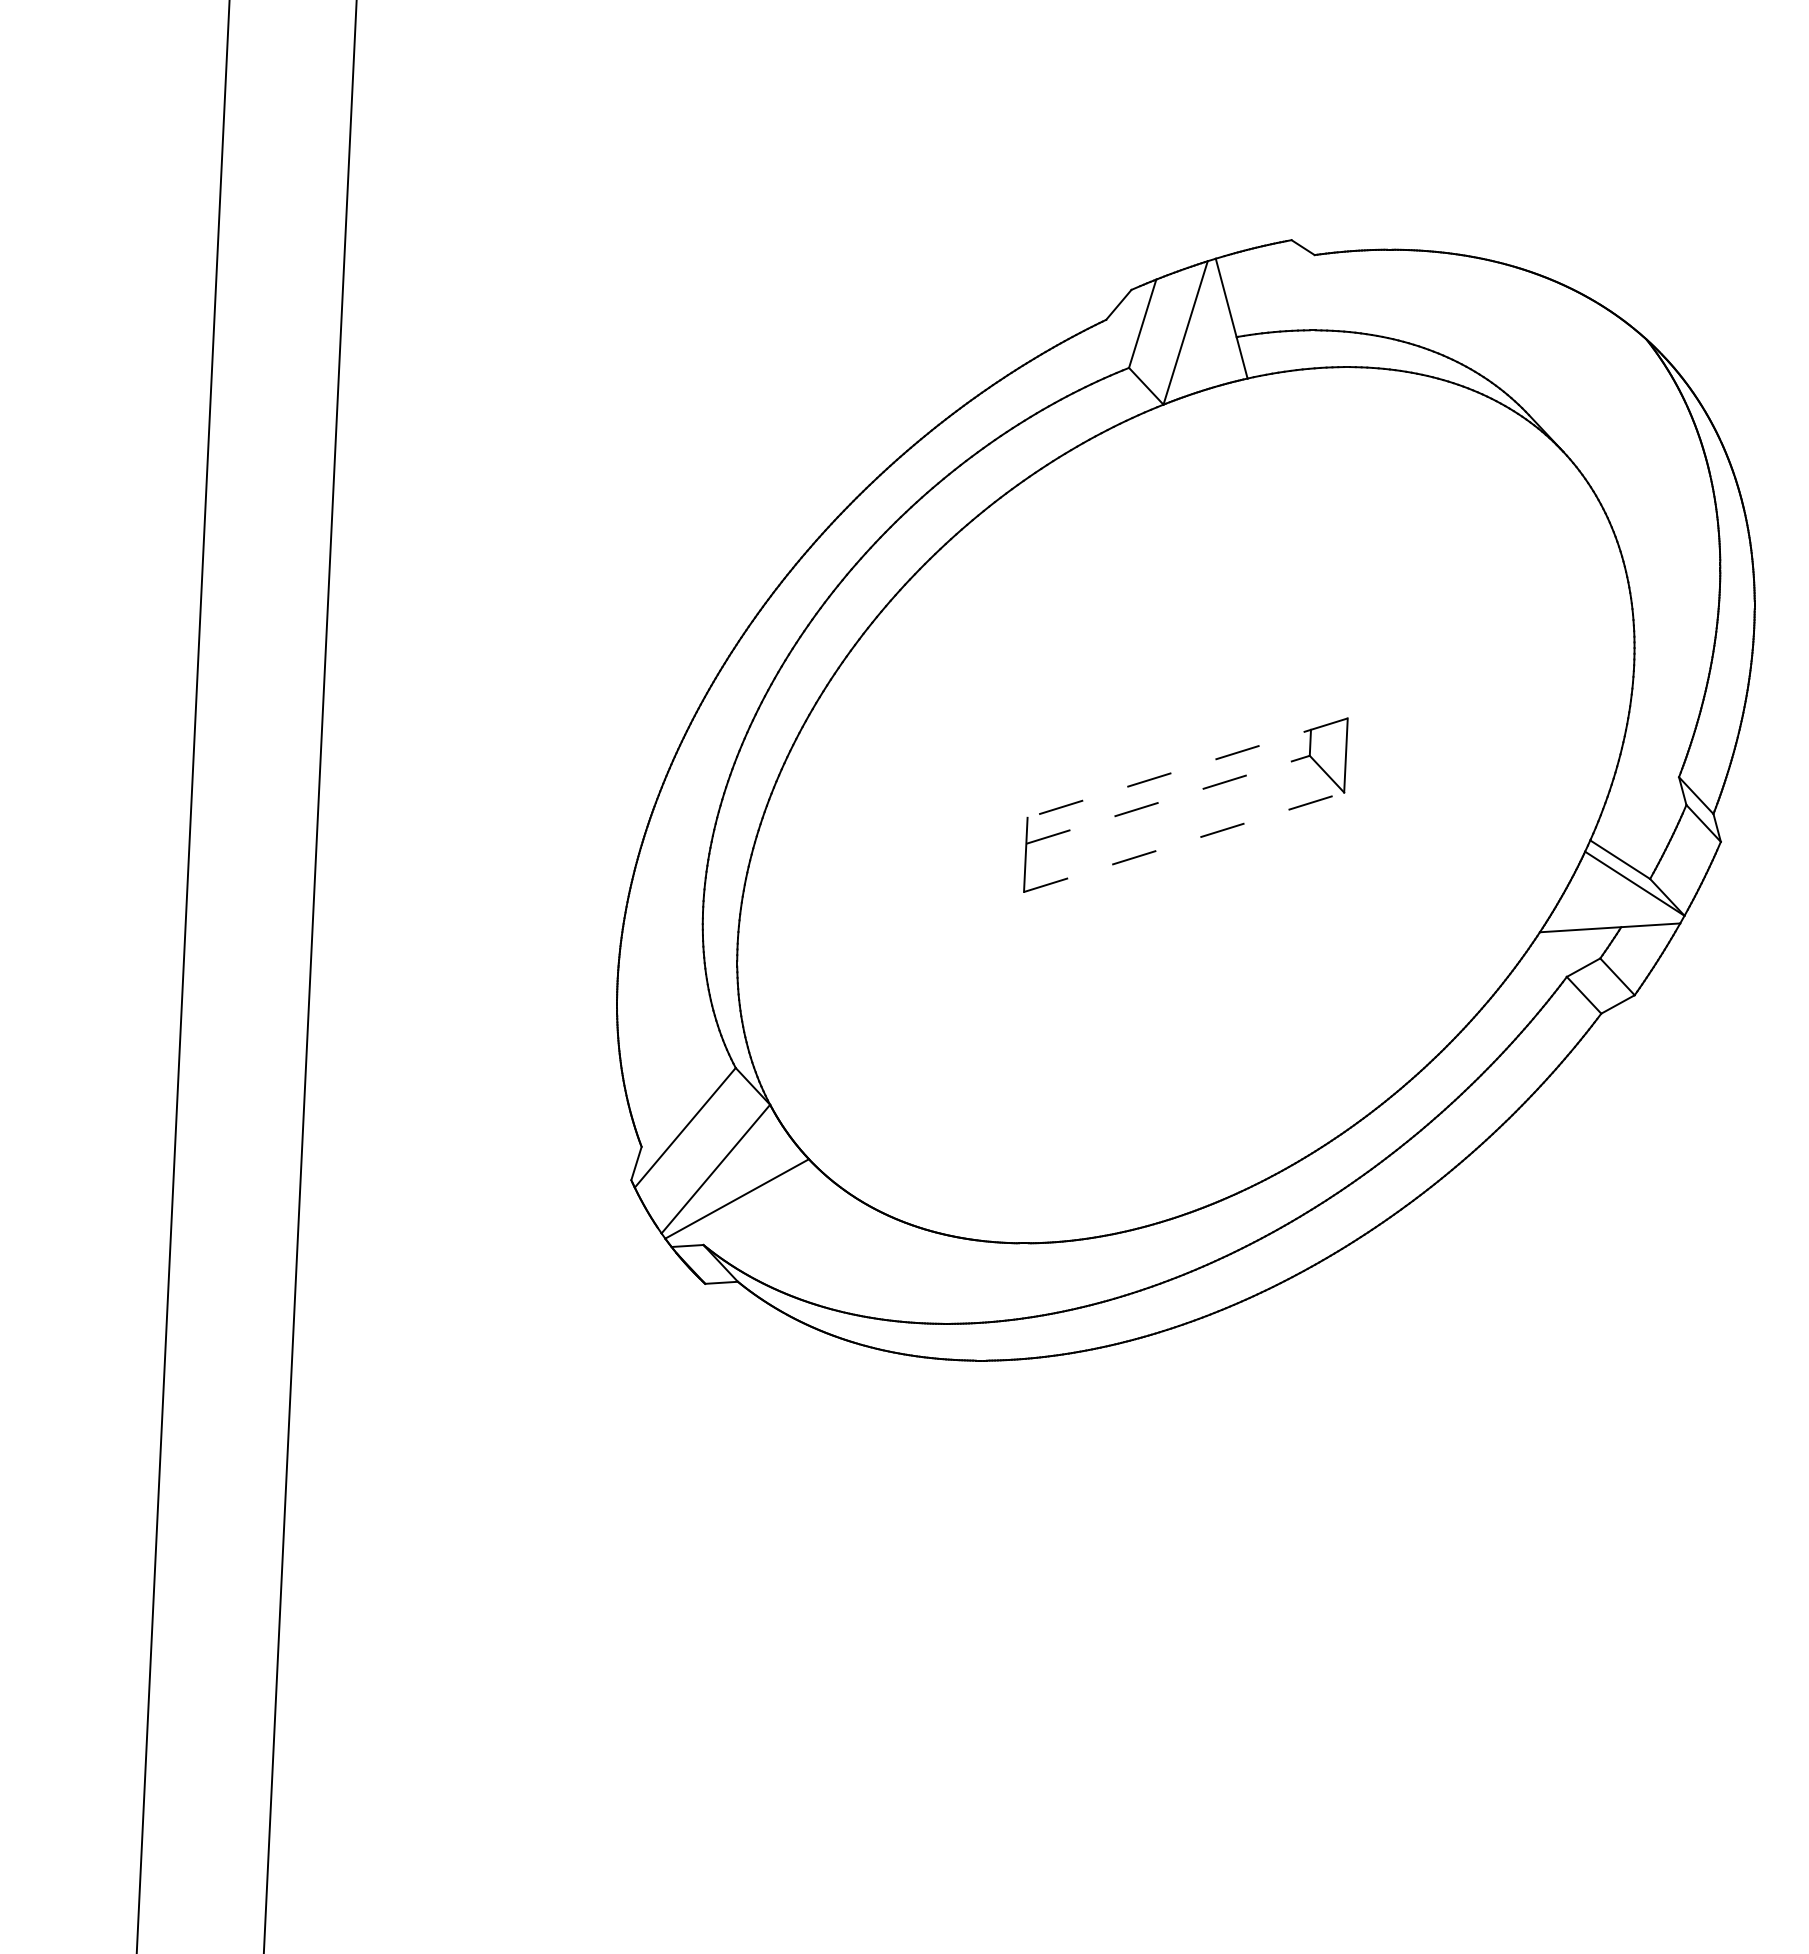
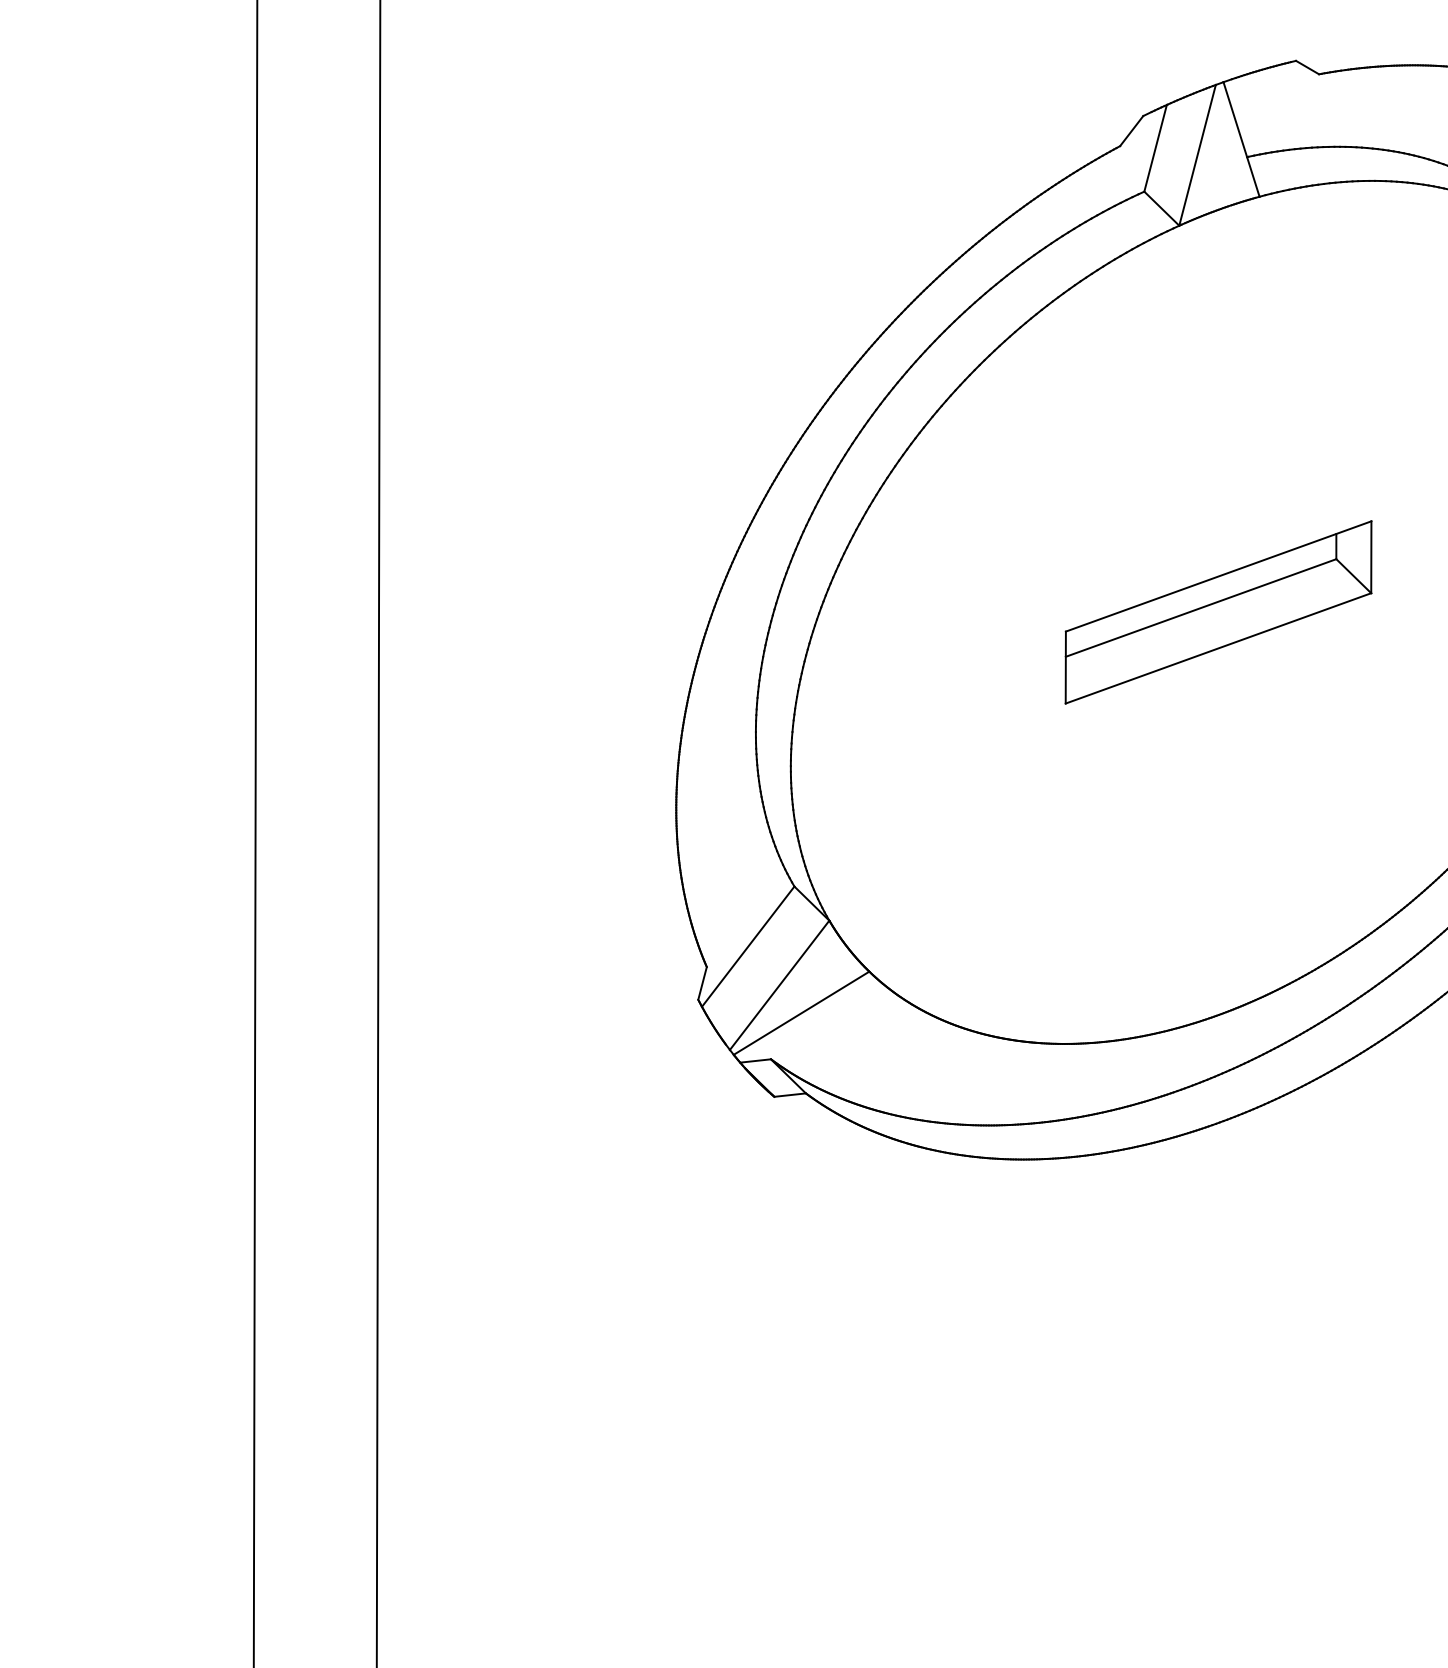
line: (1187, 768) -> (1218, 576), dashed -> solid
line: (1168, 799) -> (1201, 607), dashed -> solid
line: (1184, 842) -> (1218, 648), dashed -> solid

